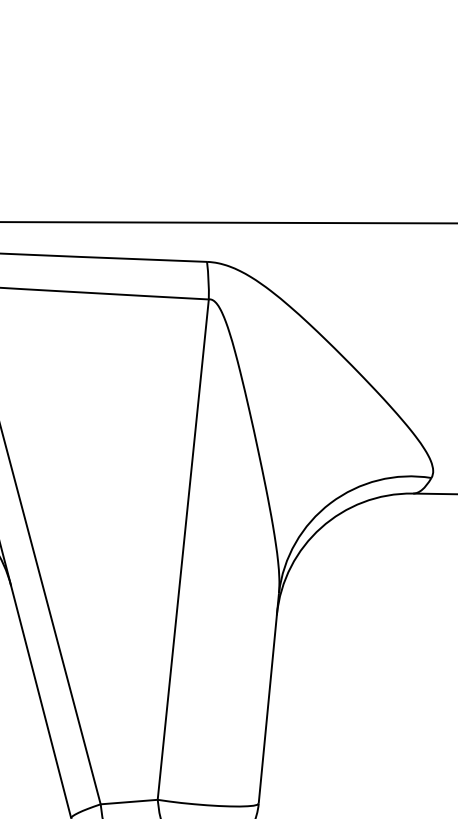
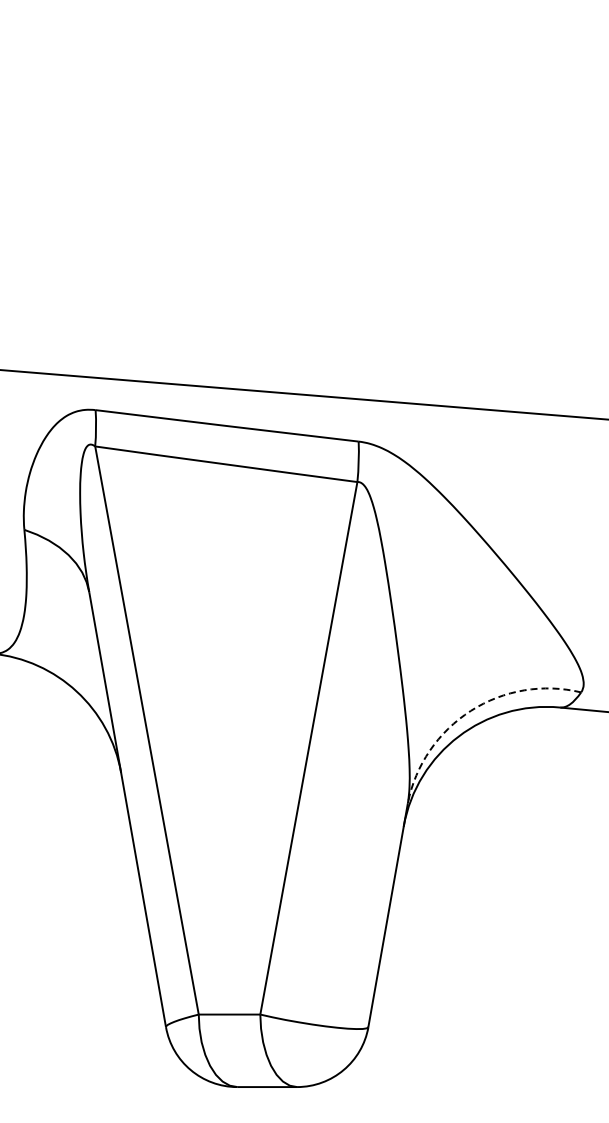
arc: (330, 502) -> (470, 710), solid -> dashed

